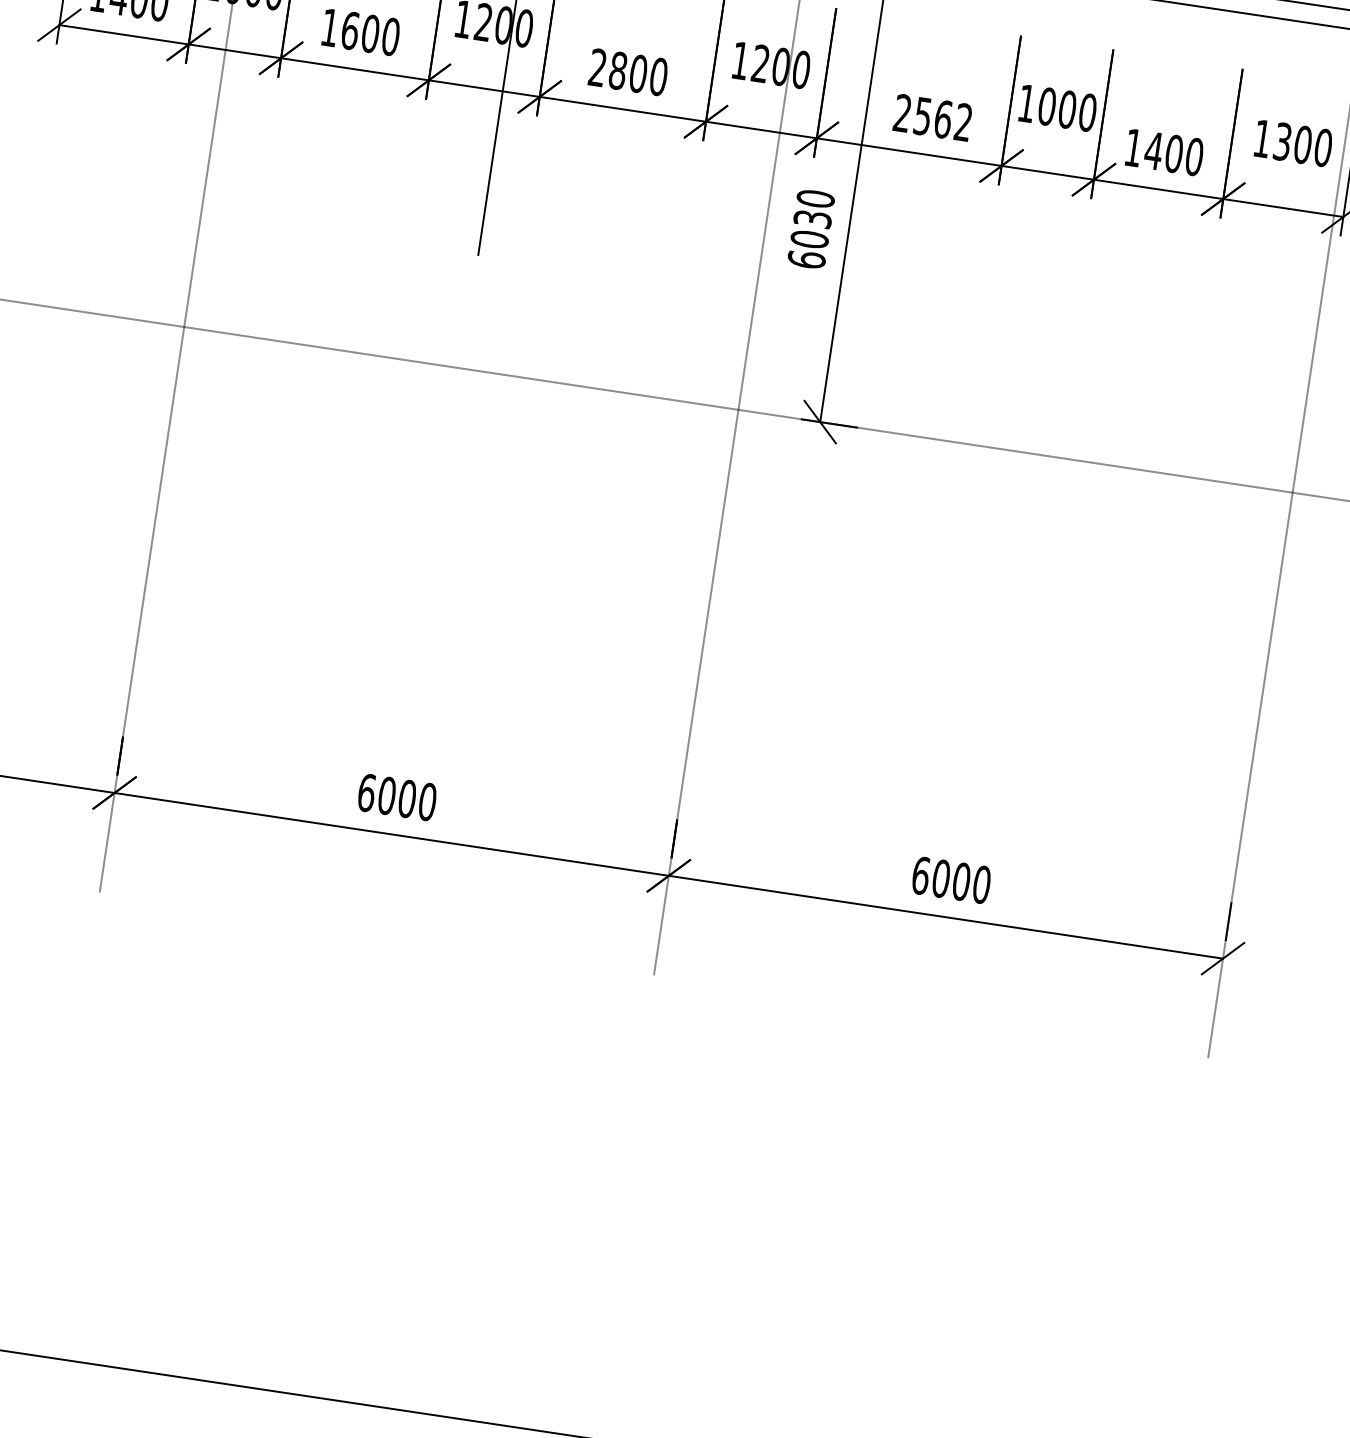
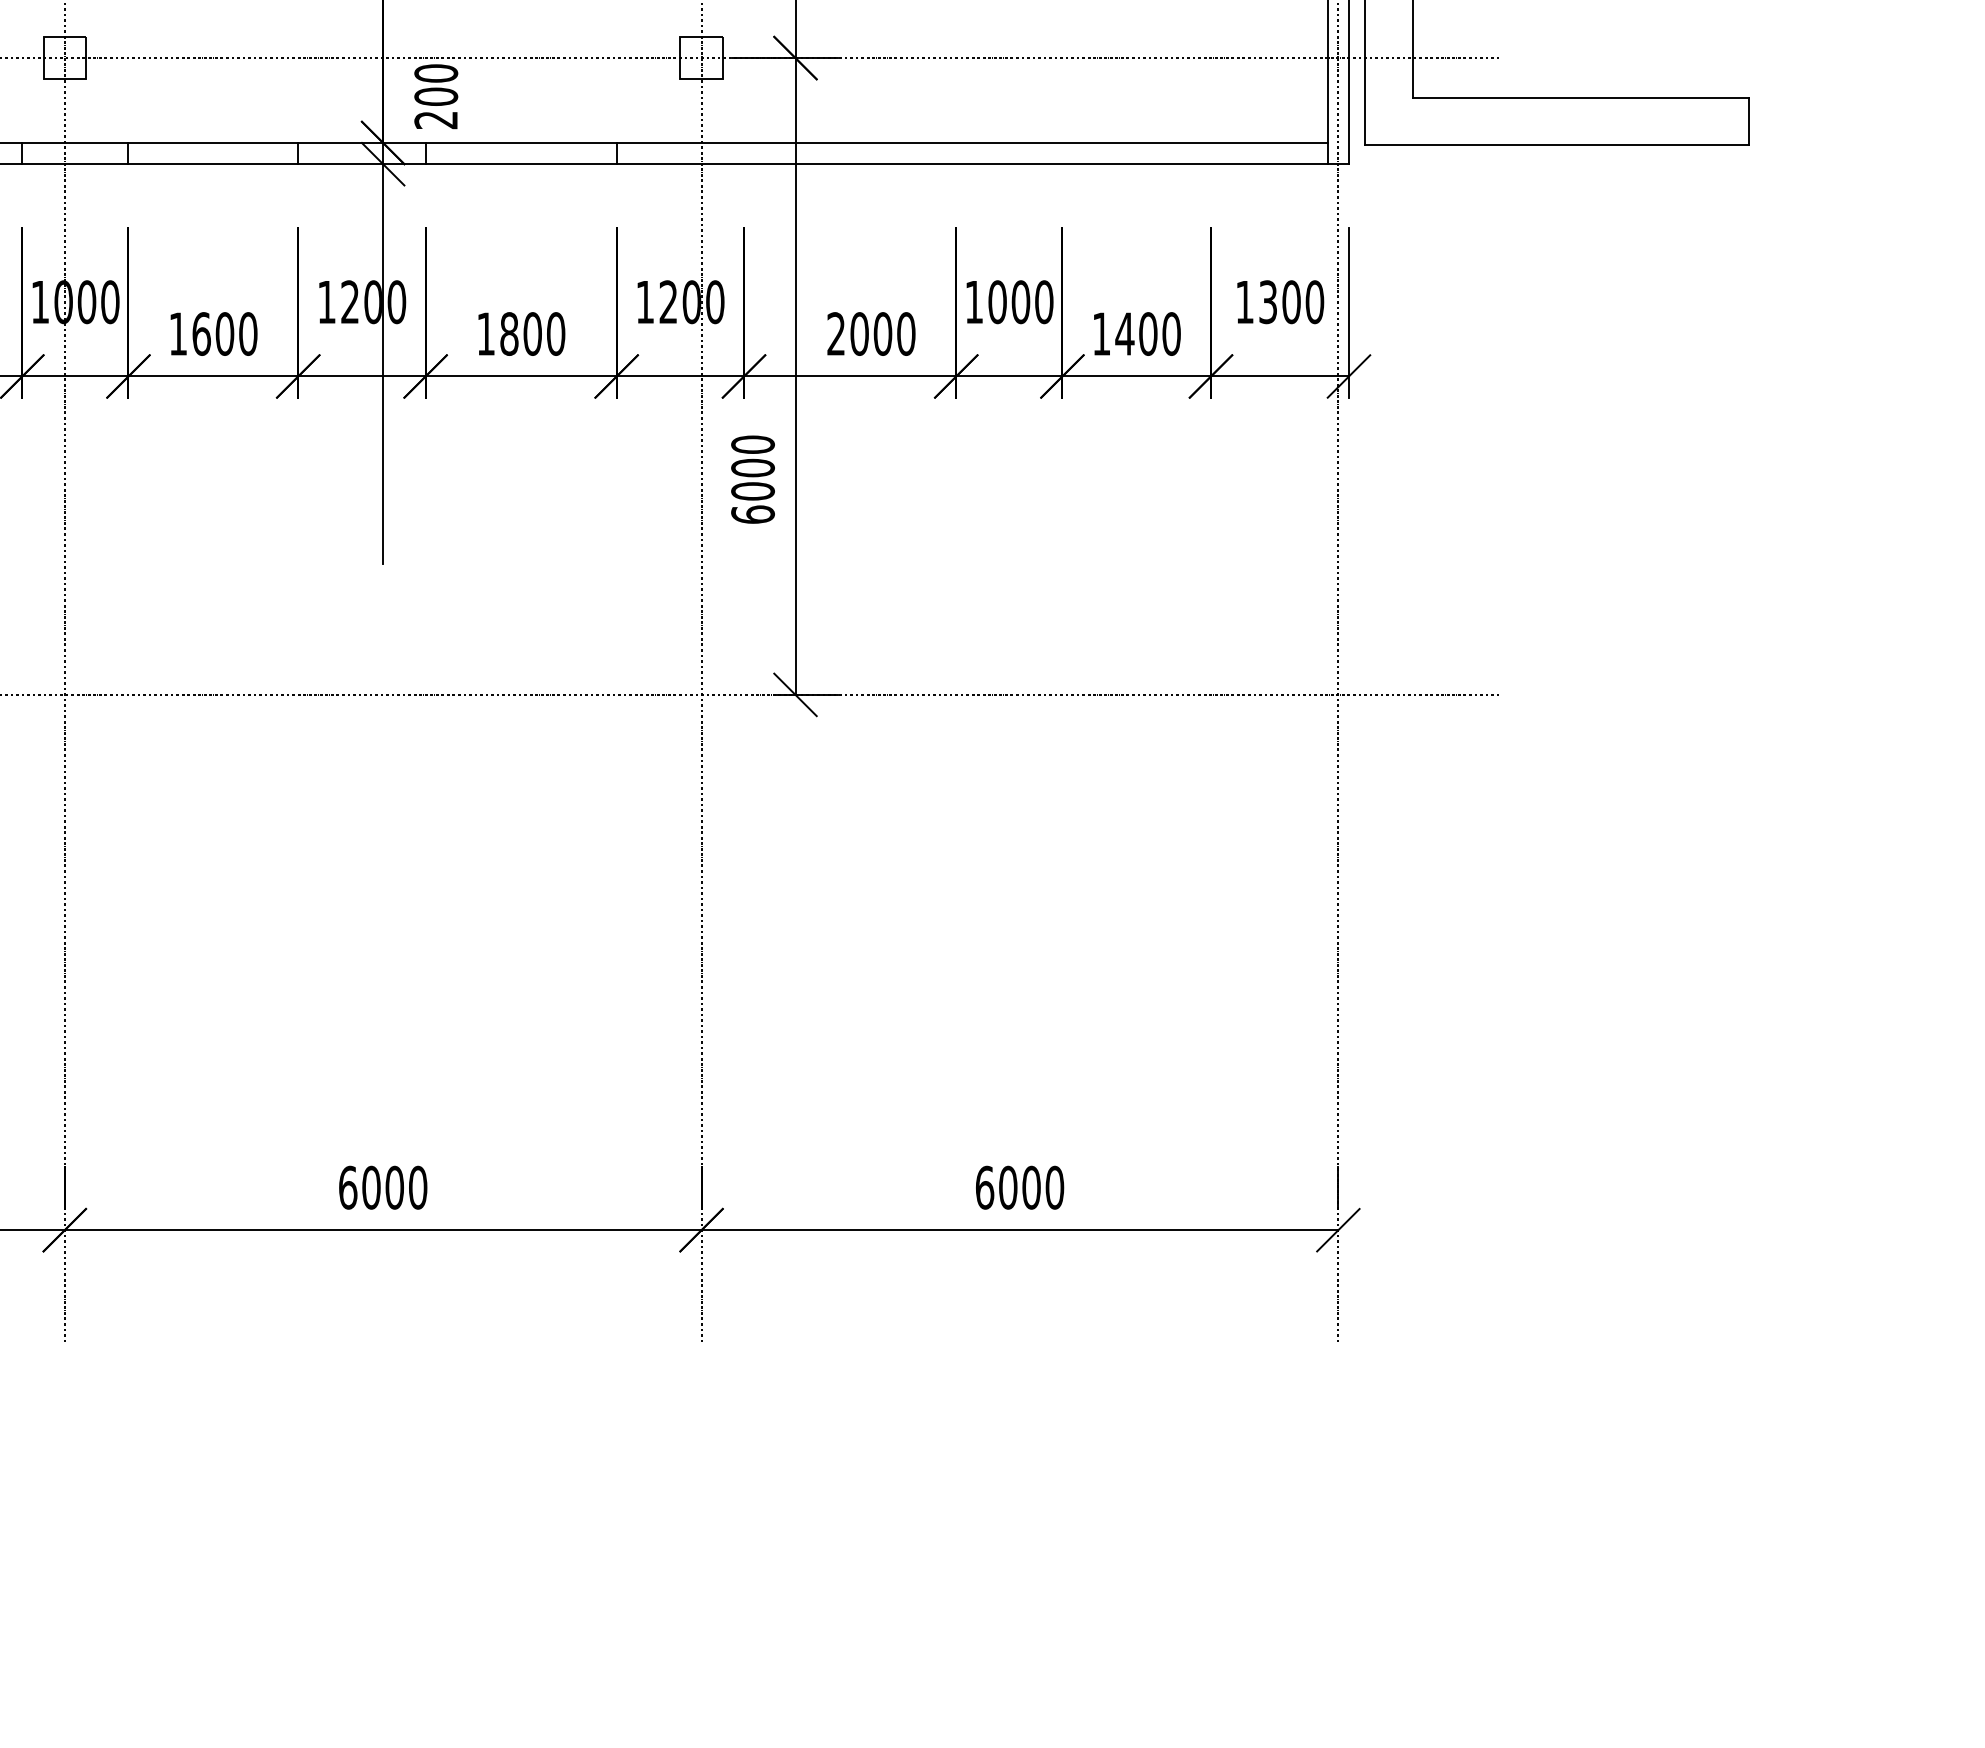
text: (597, 67) -> (485, 333), 2800 -> 1800
text: (942, 118) -> (882, 333), 2562 -> 2000
text: (812, 218) -> (752, 467), 6030 -> 6000

